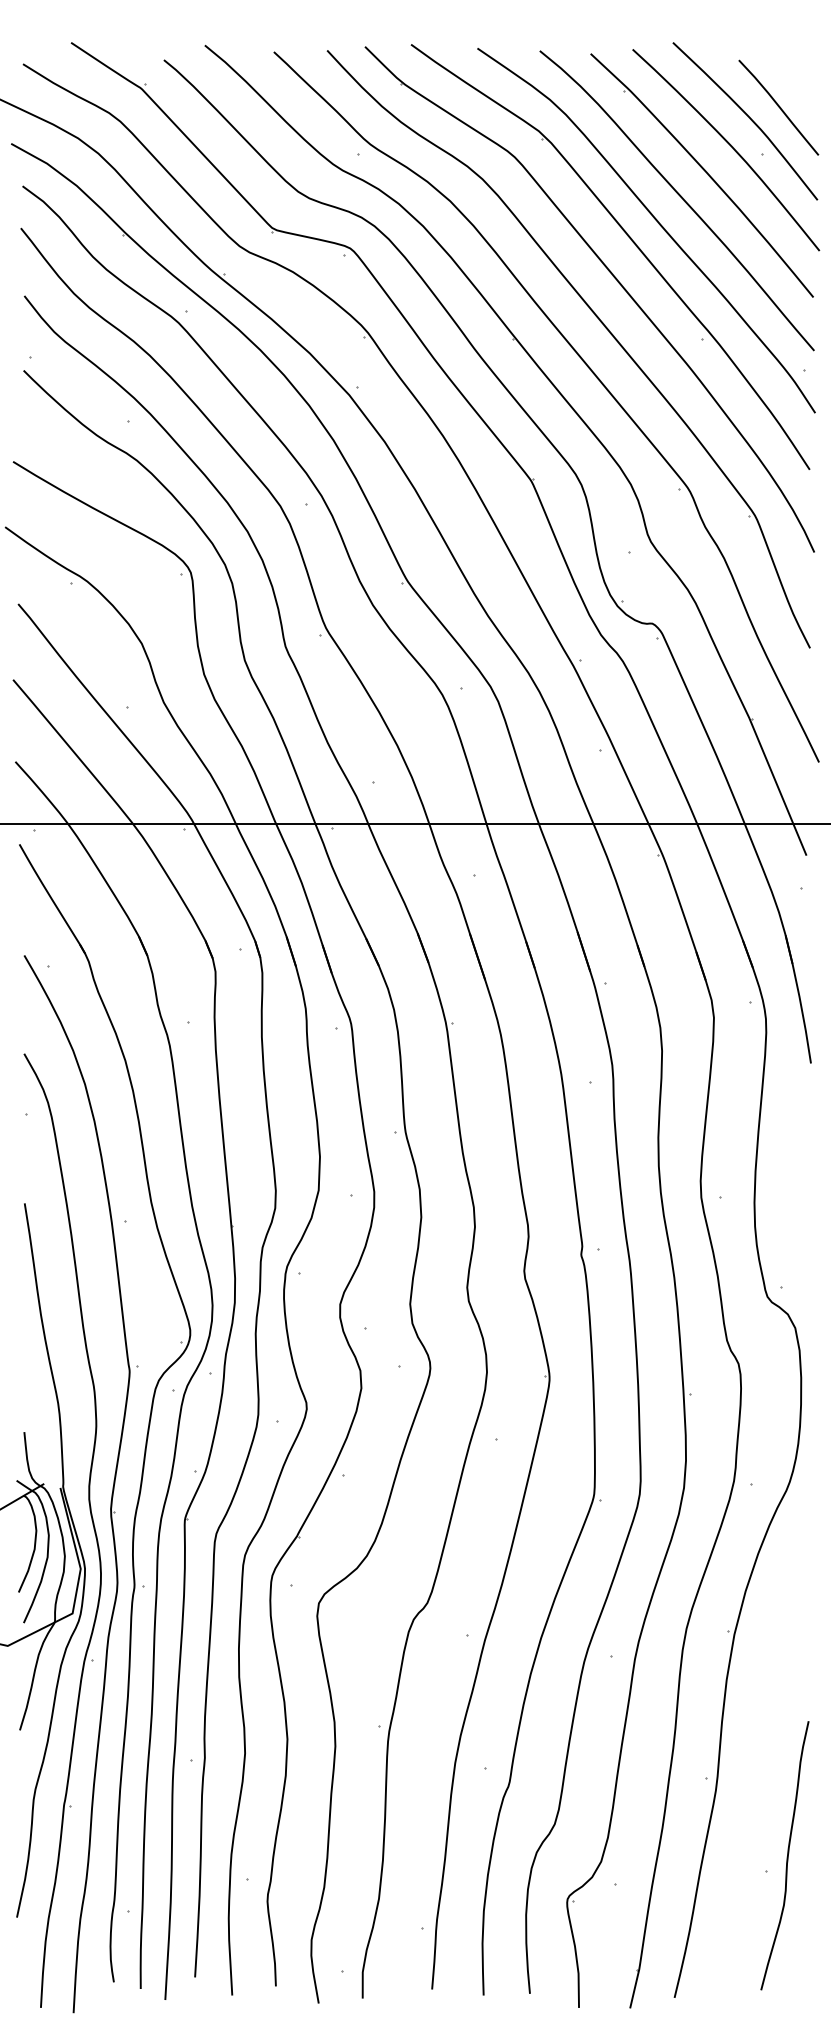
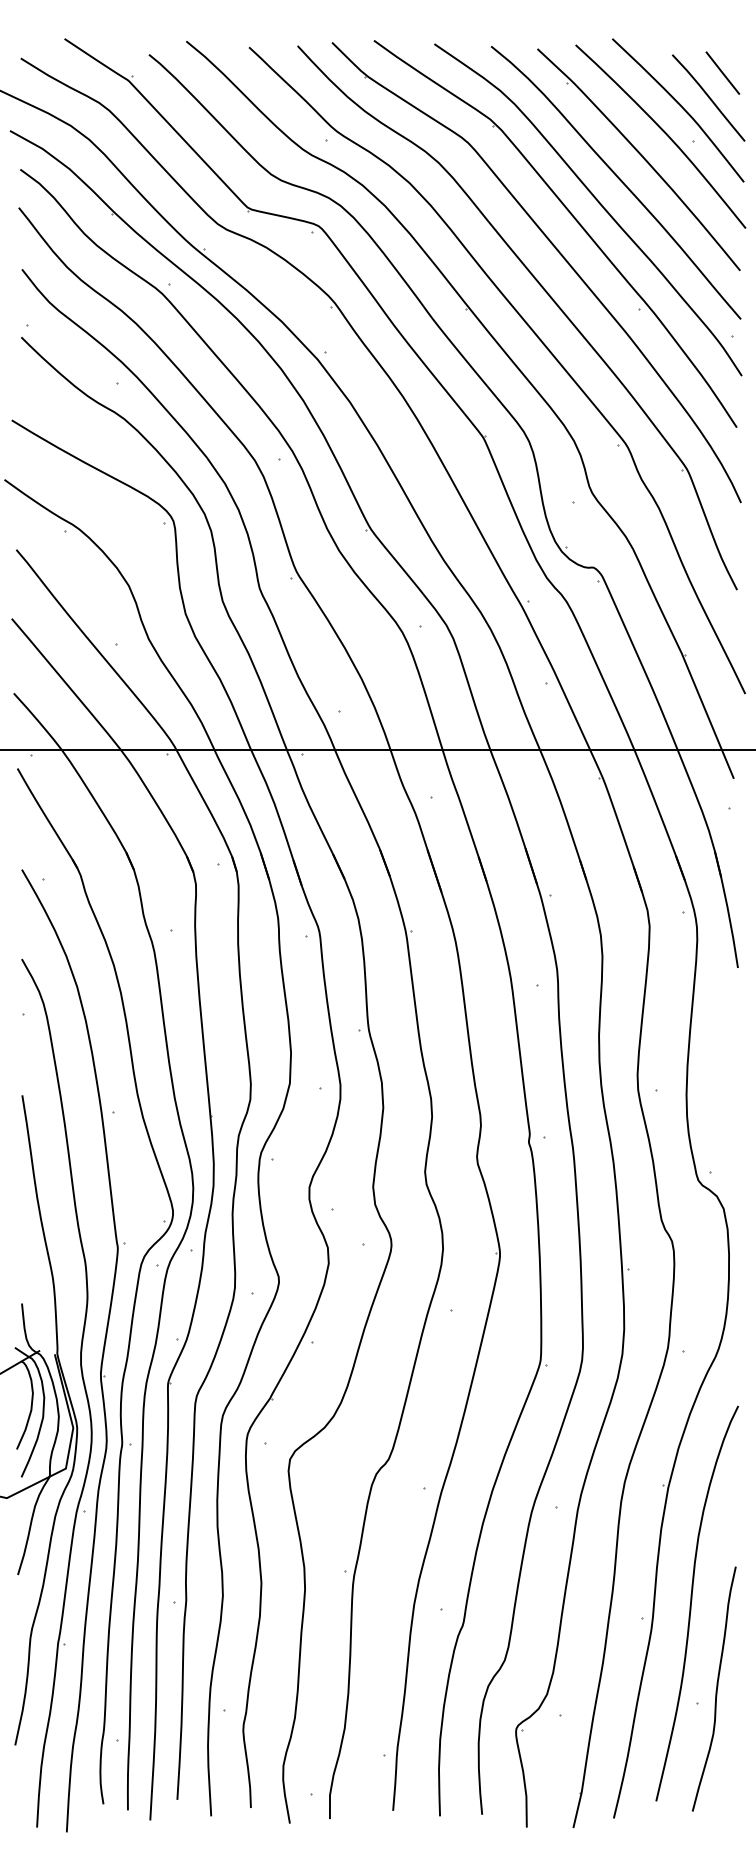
line: (794, 80) -> (722, 73), added
curve: (760, 1761) -> (692, 1603), added

